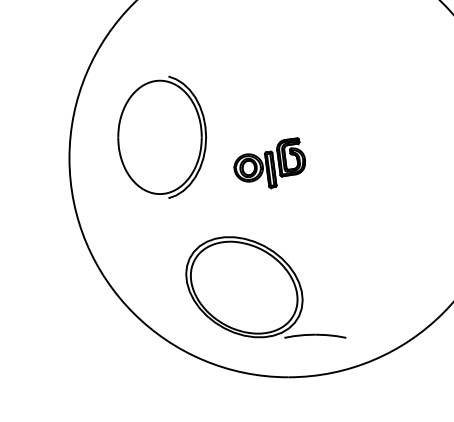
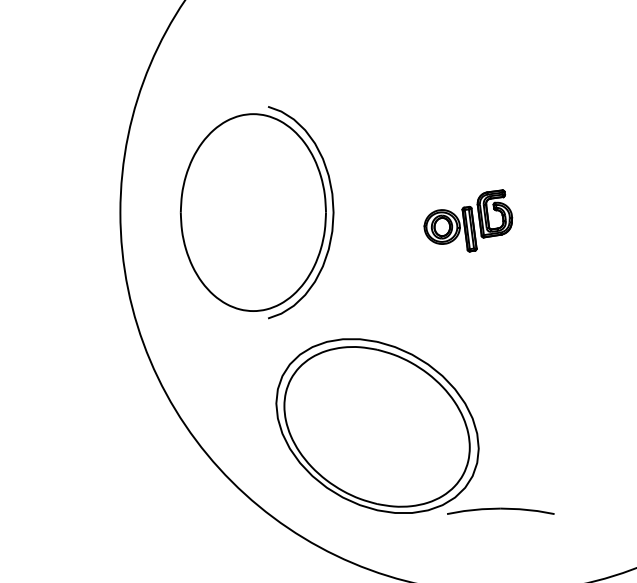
part: (161, 136) -> (255, 211), moved
part: (269, 163) -> (468, 221), size x0.71
part: (265, 287) -> (414, 426), moved

